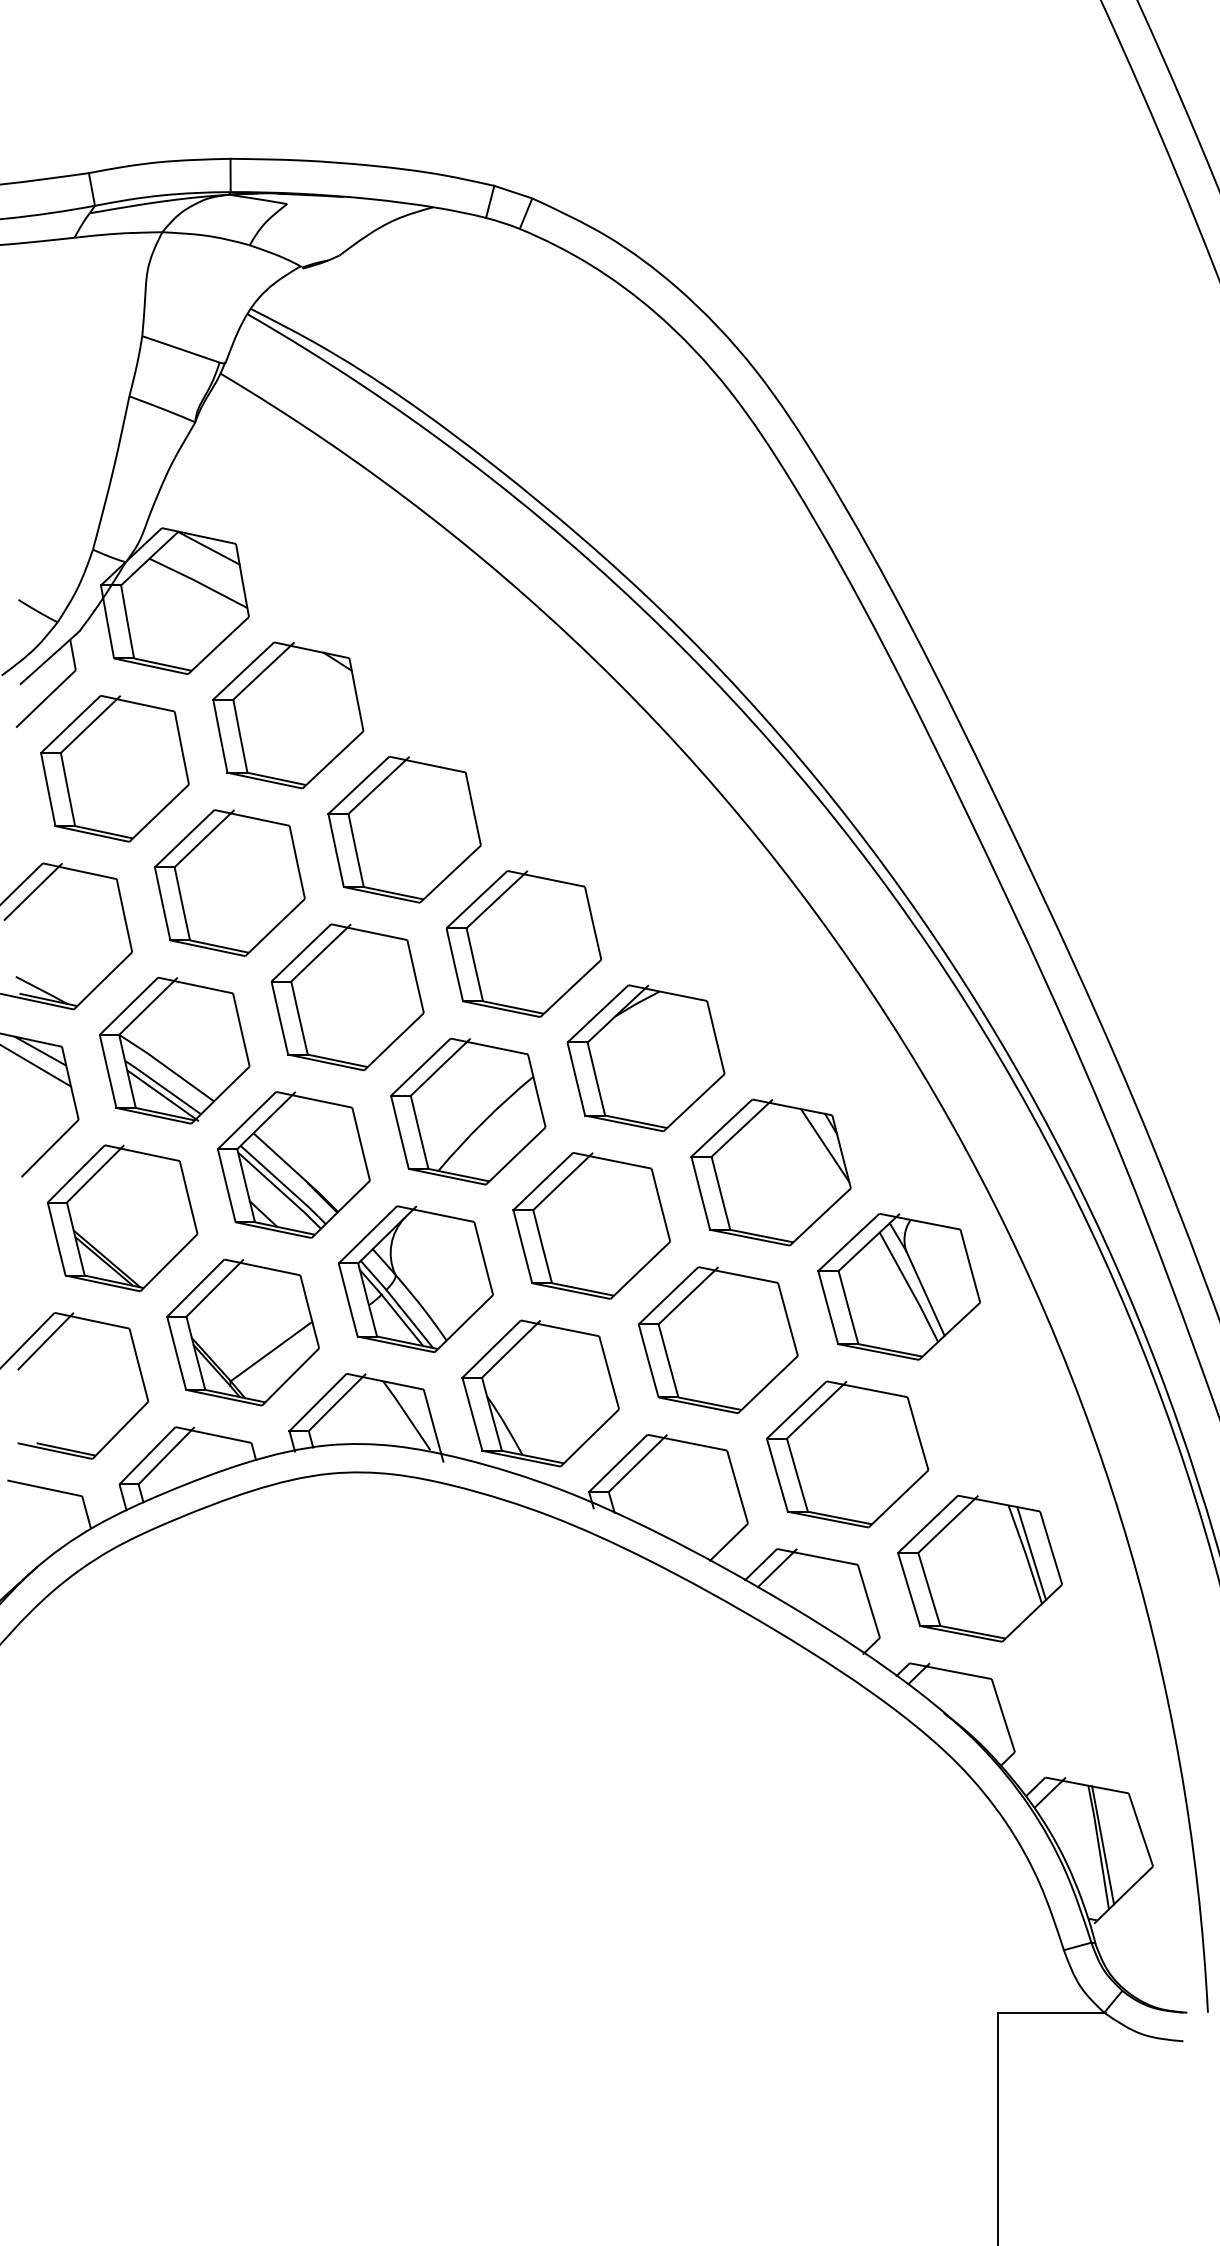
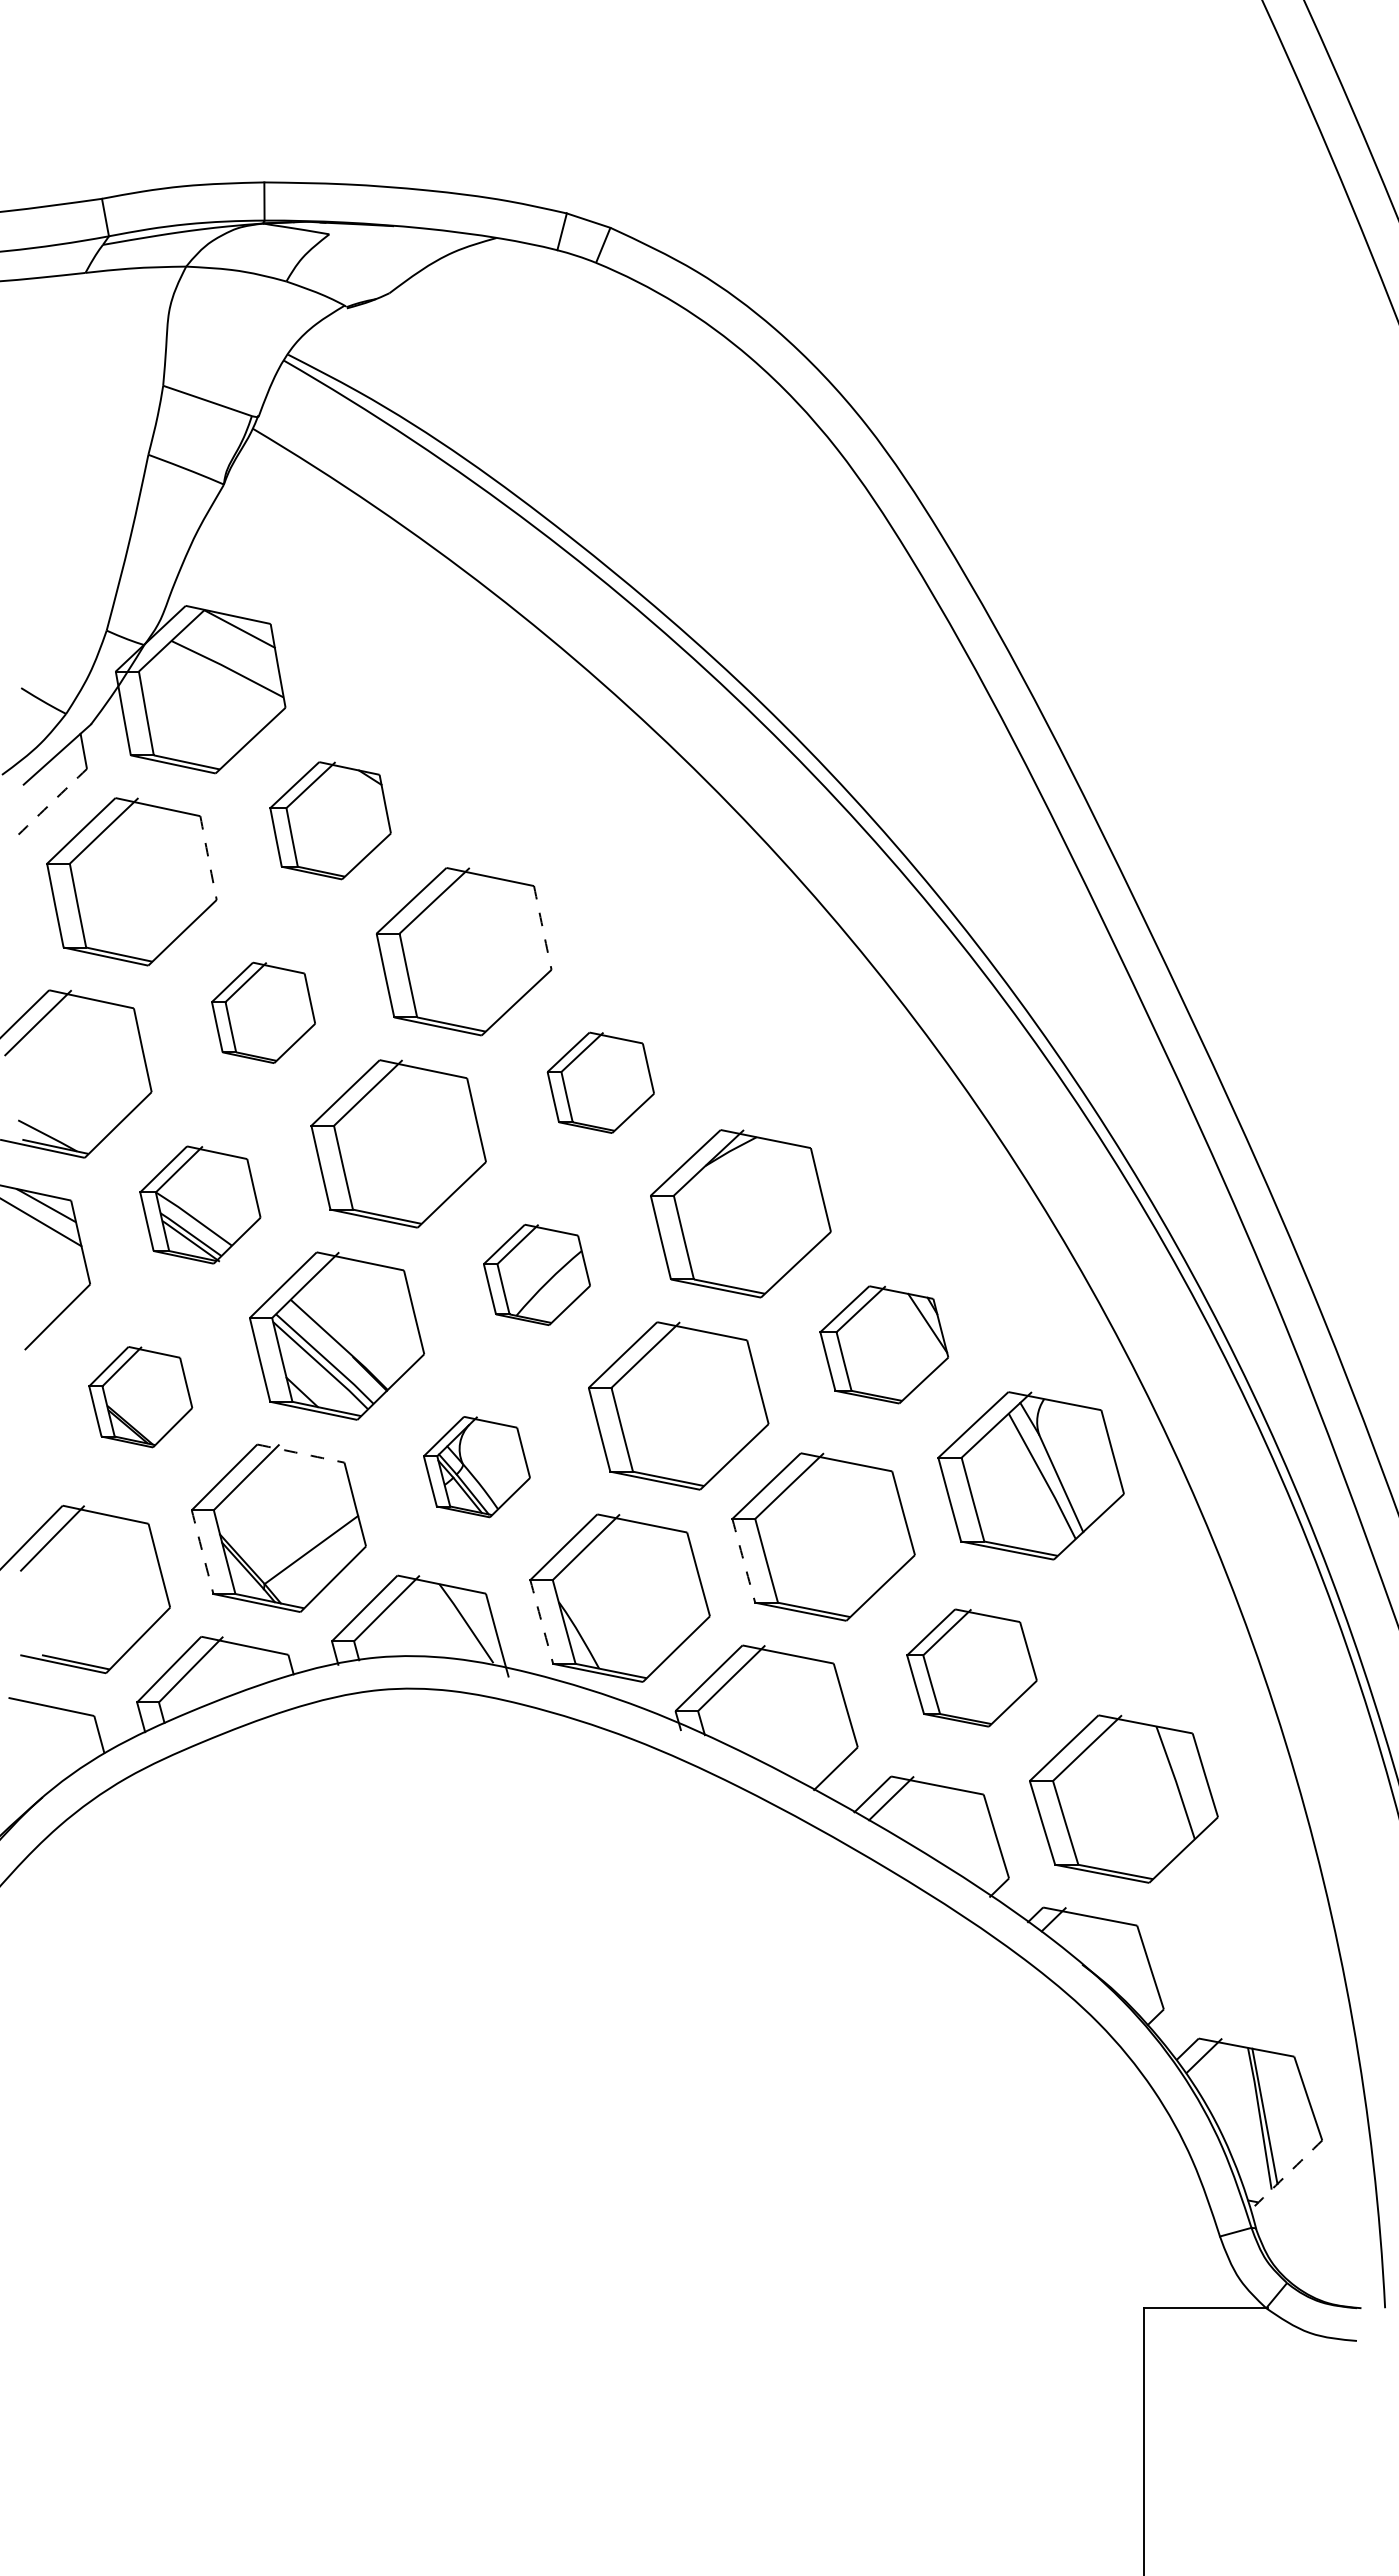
arc: (45, 698) -> (52, 801), solid -> dashed
part: (288, 715) -> (330, 820), size x0.7
arc: (181, 748) -> (208, 858), solid -> dashed
arc: (473, 808) -> (542, 927), solid -> dashed
part: (229, 882) -> (263, 1012), size x0.6
part: (523, 943) -> (600, 1082), size x0.6
part: (174, 1050) -> (200, 1204), size x0.7
part: (467, 1111) -> (536, 1274), size x0.6
part: (771, 1172) -> (884, 1344), size x0.7
part: (122, 1217) -> (140, 1396), size x0.6
arc: (262, 1267) -> (300, 1453), solid -> dashed
part: (415, 1278) -> (476, 1466), size x0.6
arc: (176, 1353) -> (202, 1552), solid -> dashed
arc: (648, 1360) -> (743, 1560), solid -> dashed
arc: (472, 1414) -> (541, 1622), solid -> dashed
part: (847, 1453) -> (971, 1667), size x0.7
line: (1031, 1553) -> (1182, 1781), removed
arc: (1123, 1895) -> (1288, 2173), solid -> dashed

